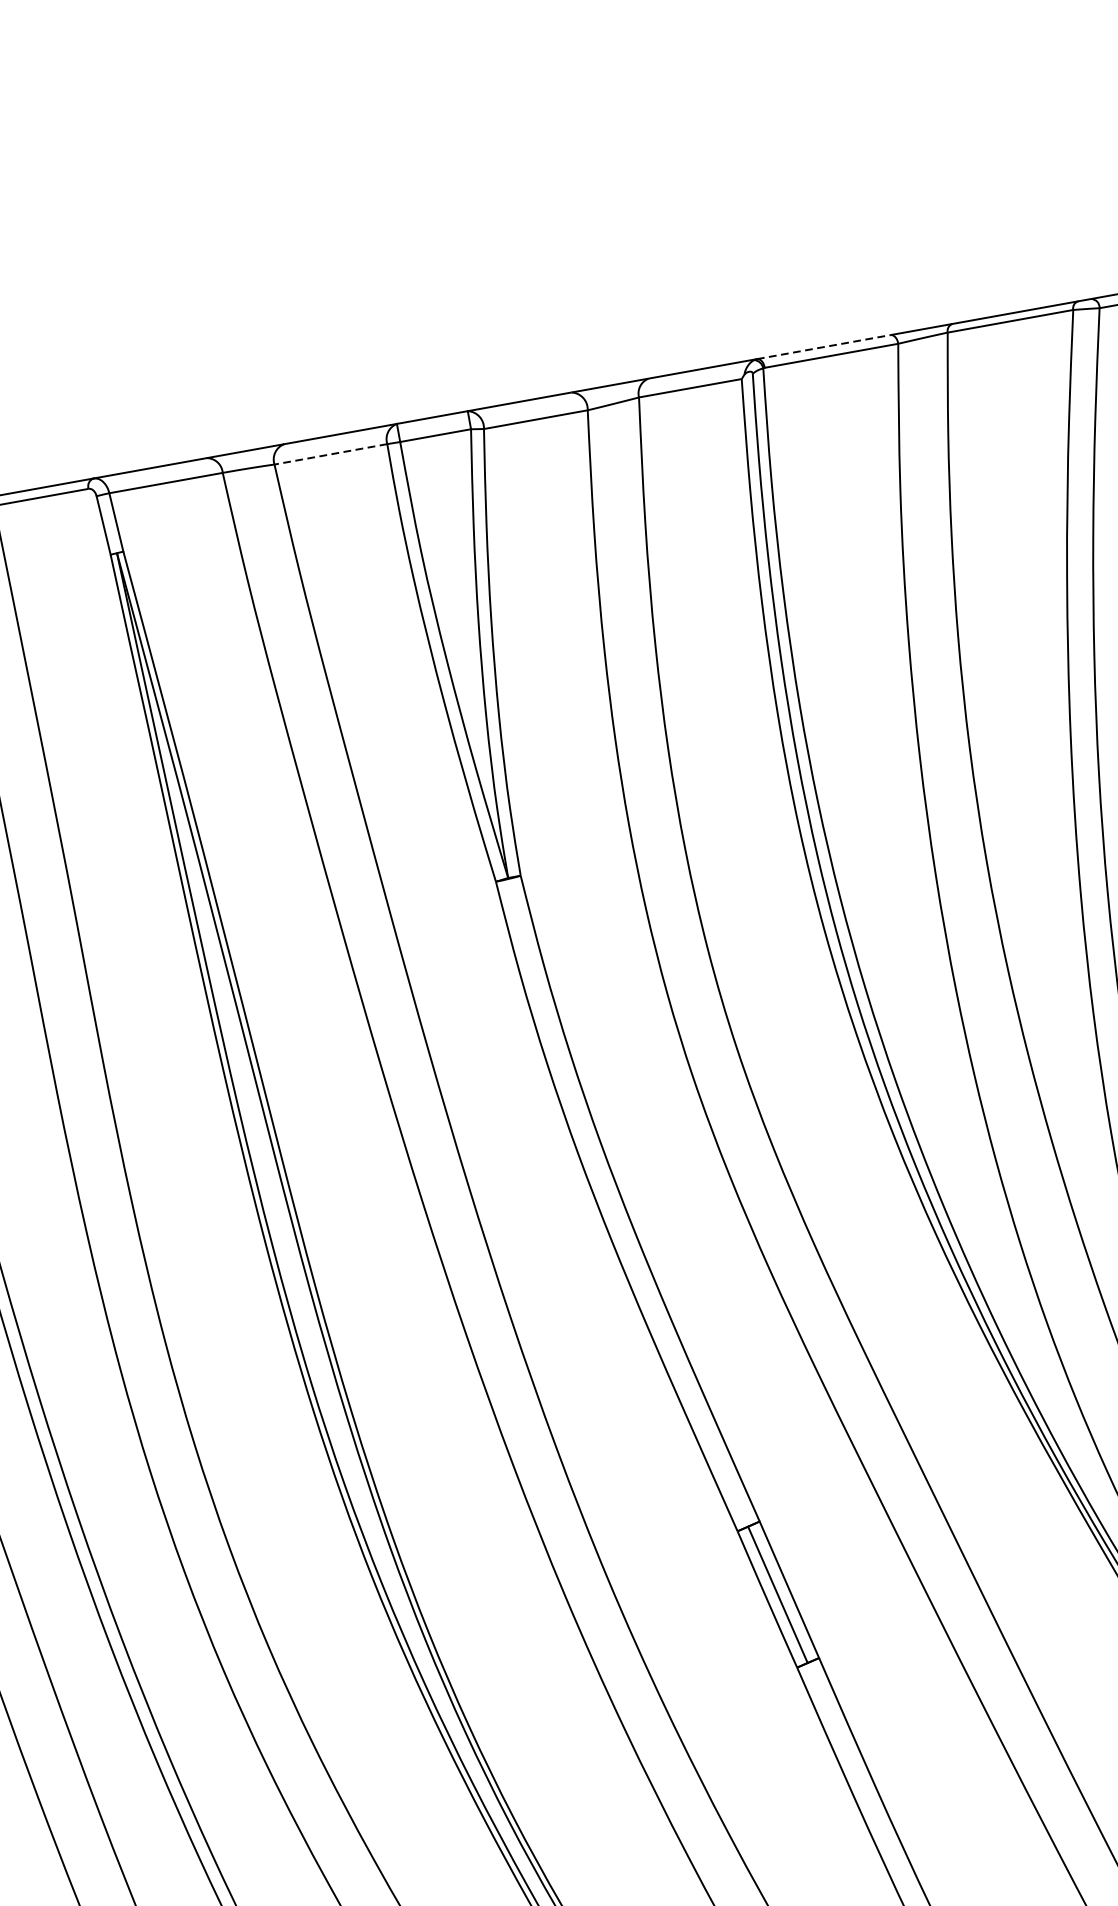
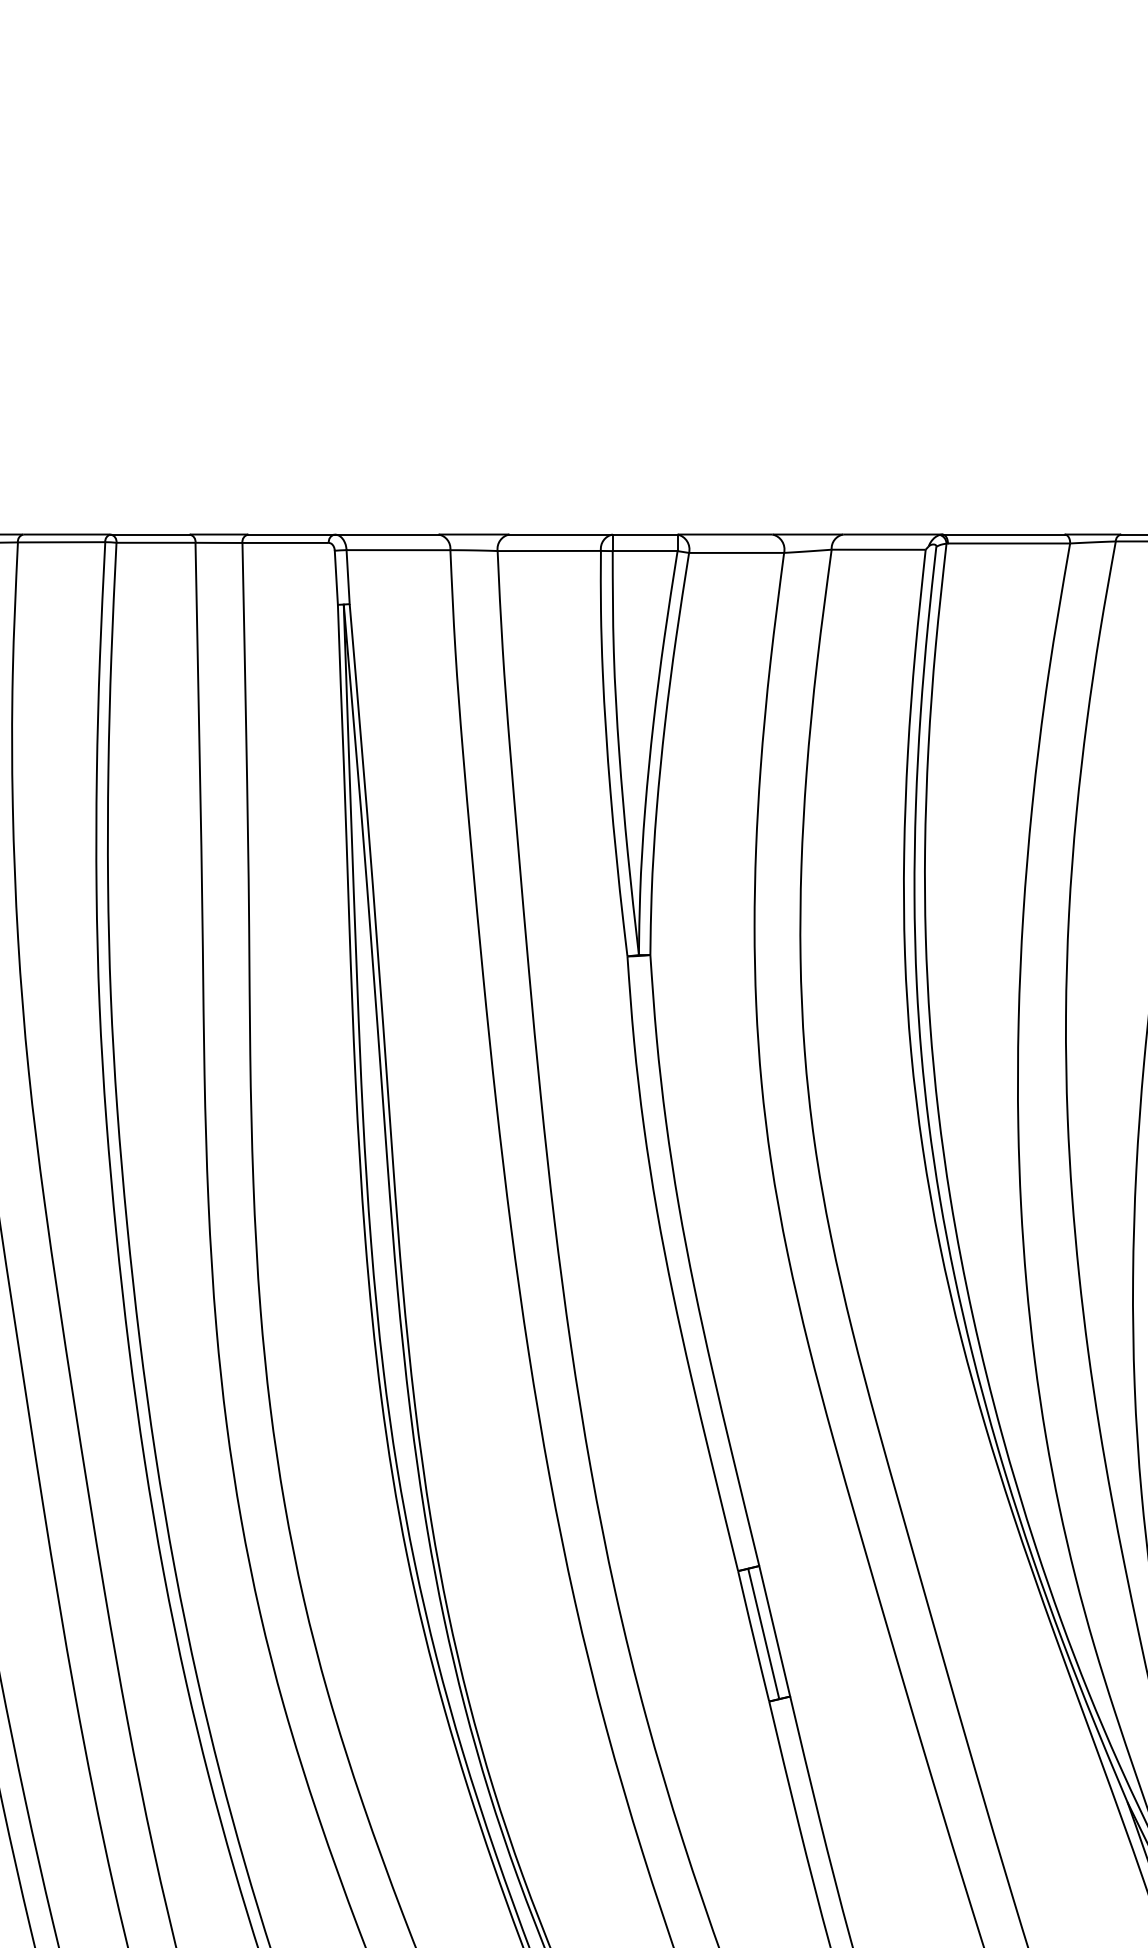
line: (823, 347) -> (1003, 534), dashed -> solid
line: (331, 453) -> (549, 550), dashed -> solid

